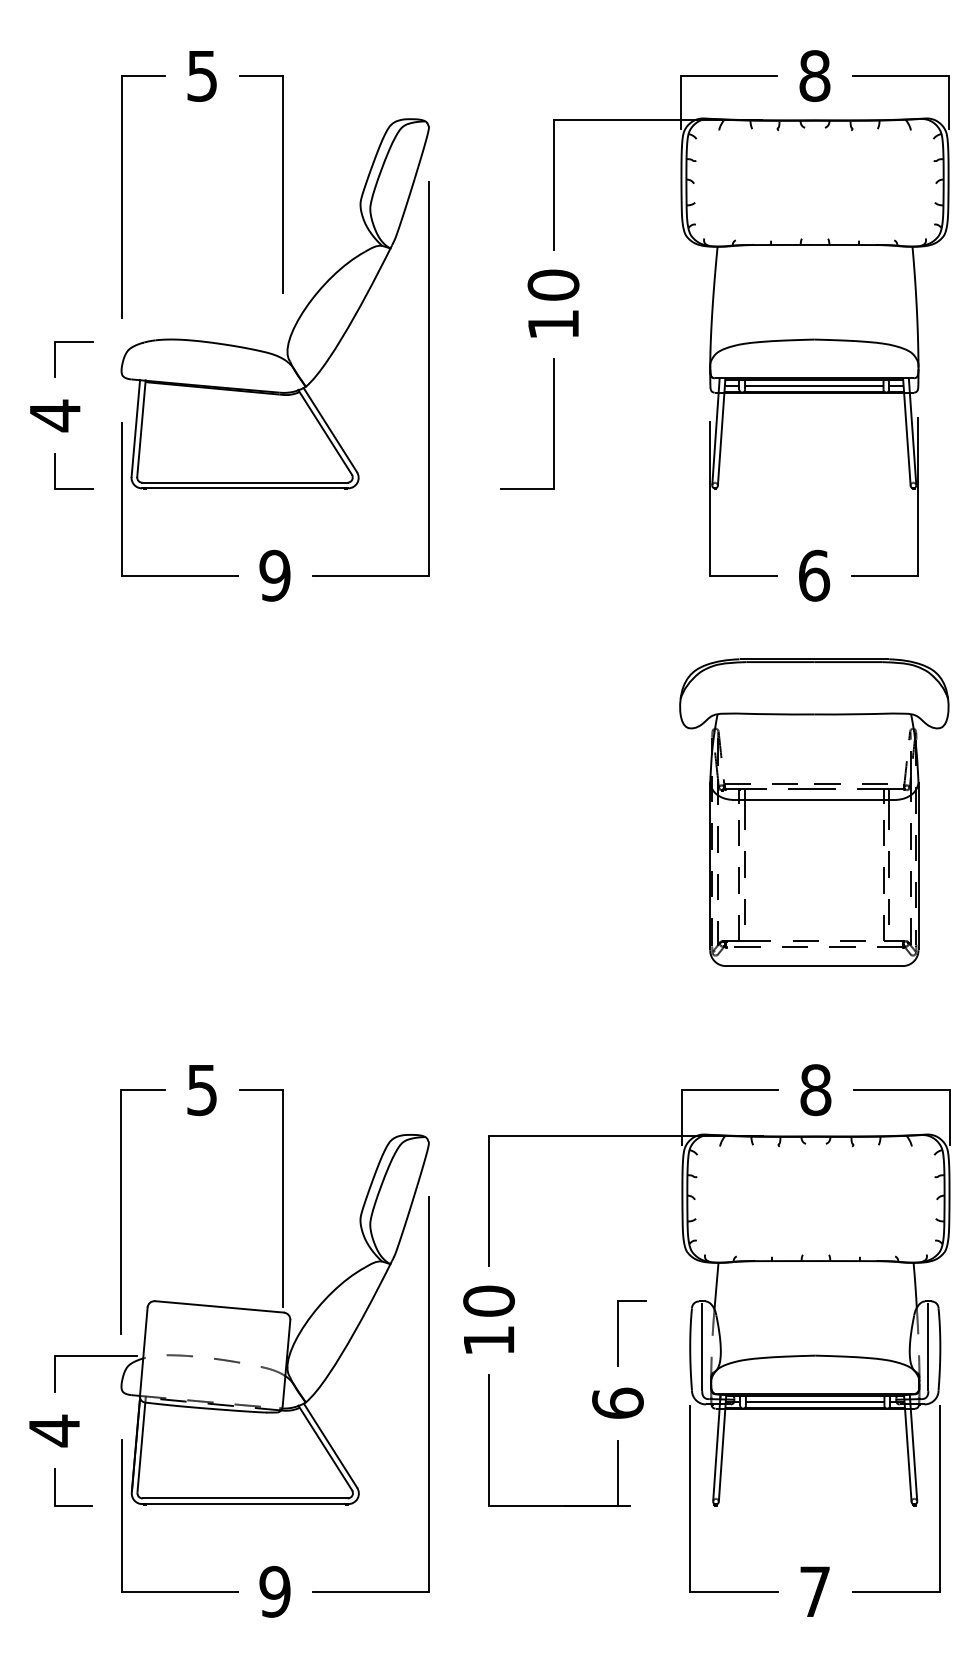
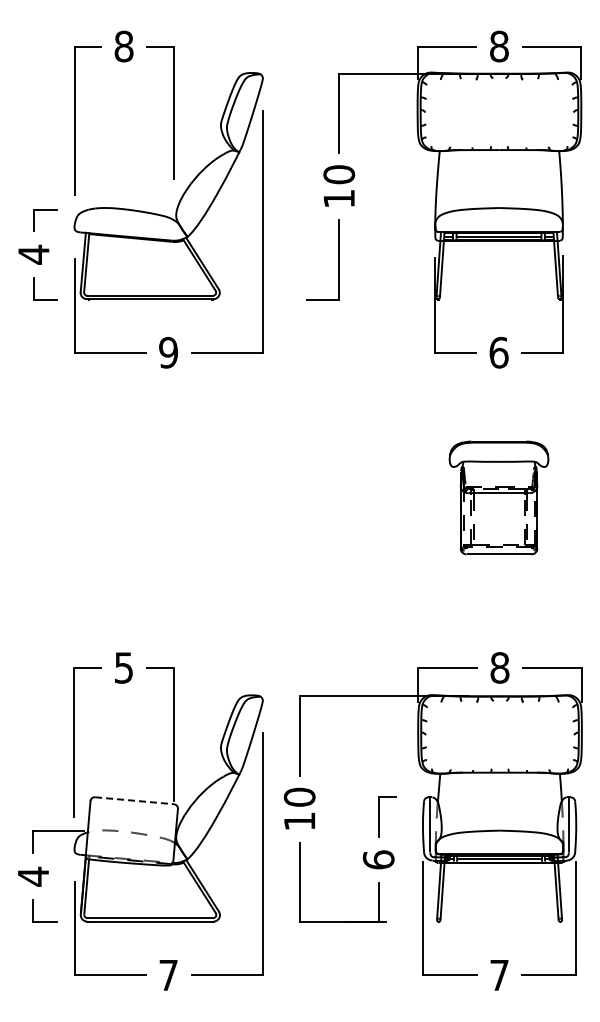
text: (201, 75) -> (123, 46), 5 -> 8
part: (813, 811) -> (498, 497), size x0.6
line: (219, 1306) -> (134, 800), solid -> dashed
text: (274, 1592) -> (168, 975), 9 -> 7

